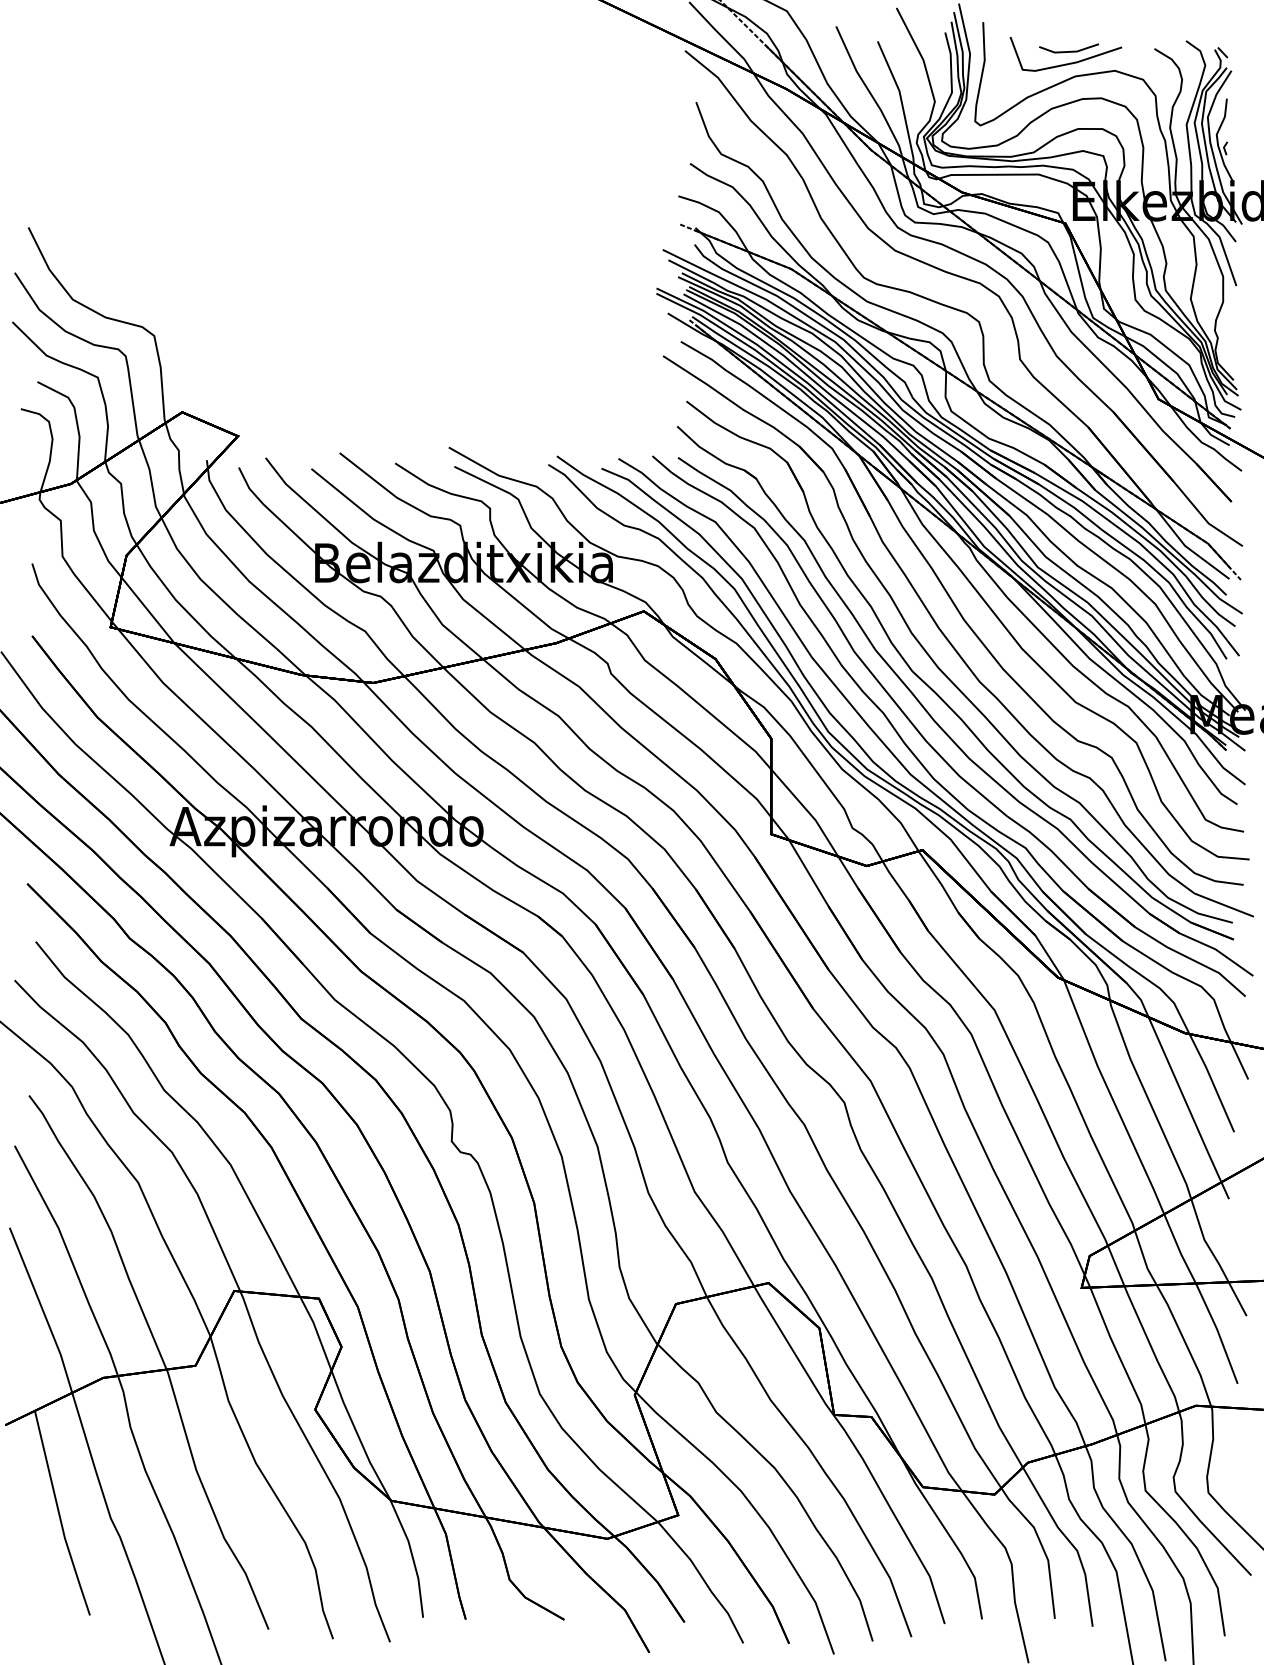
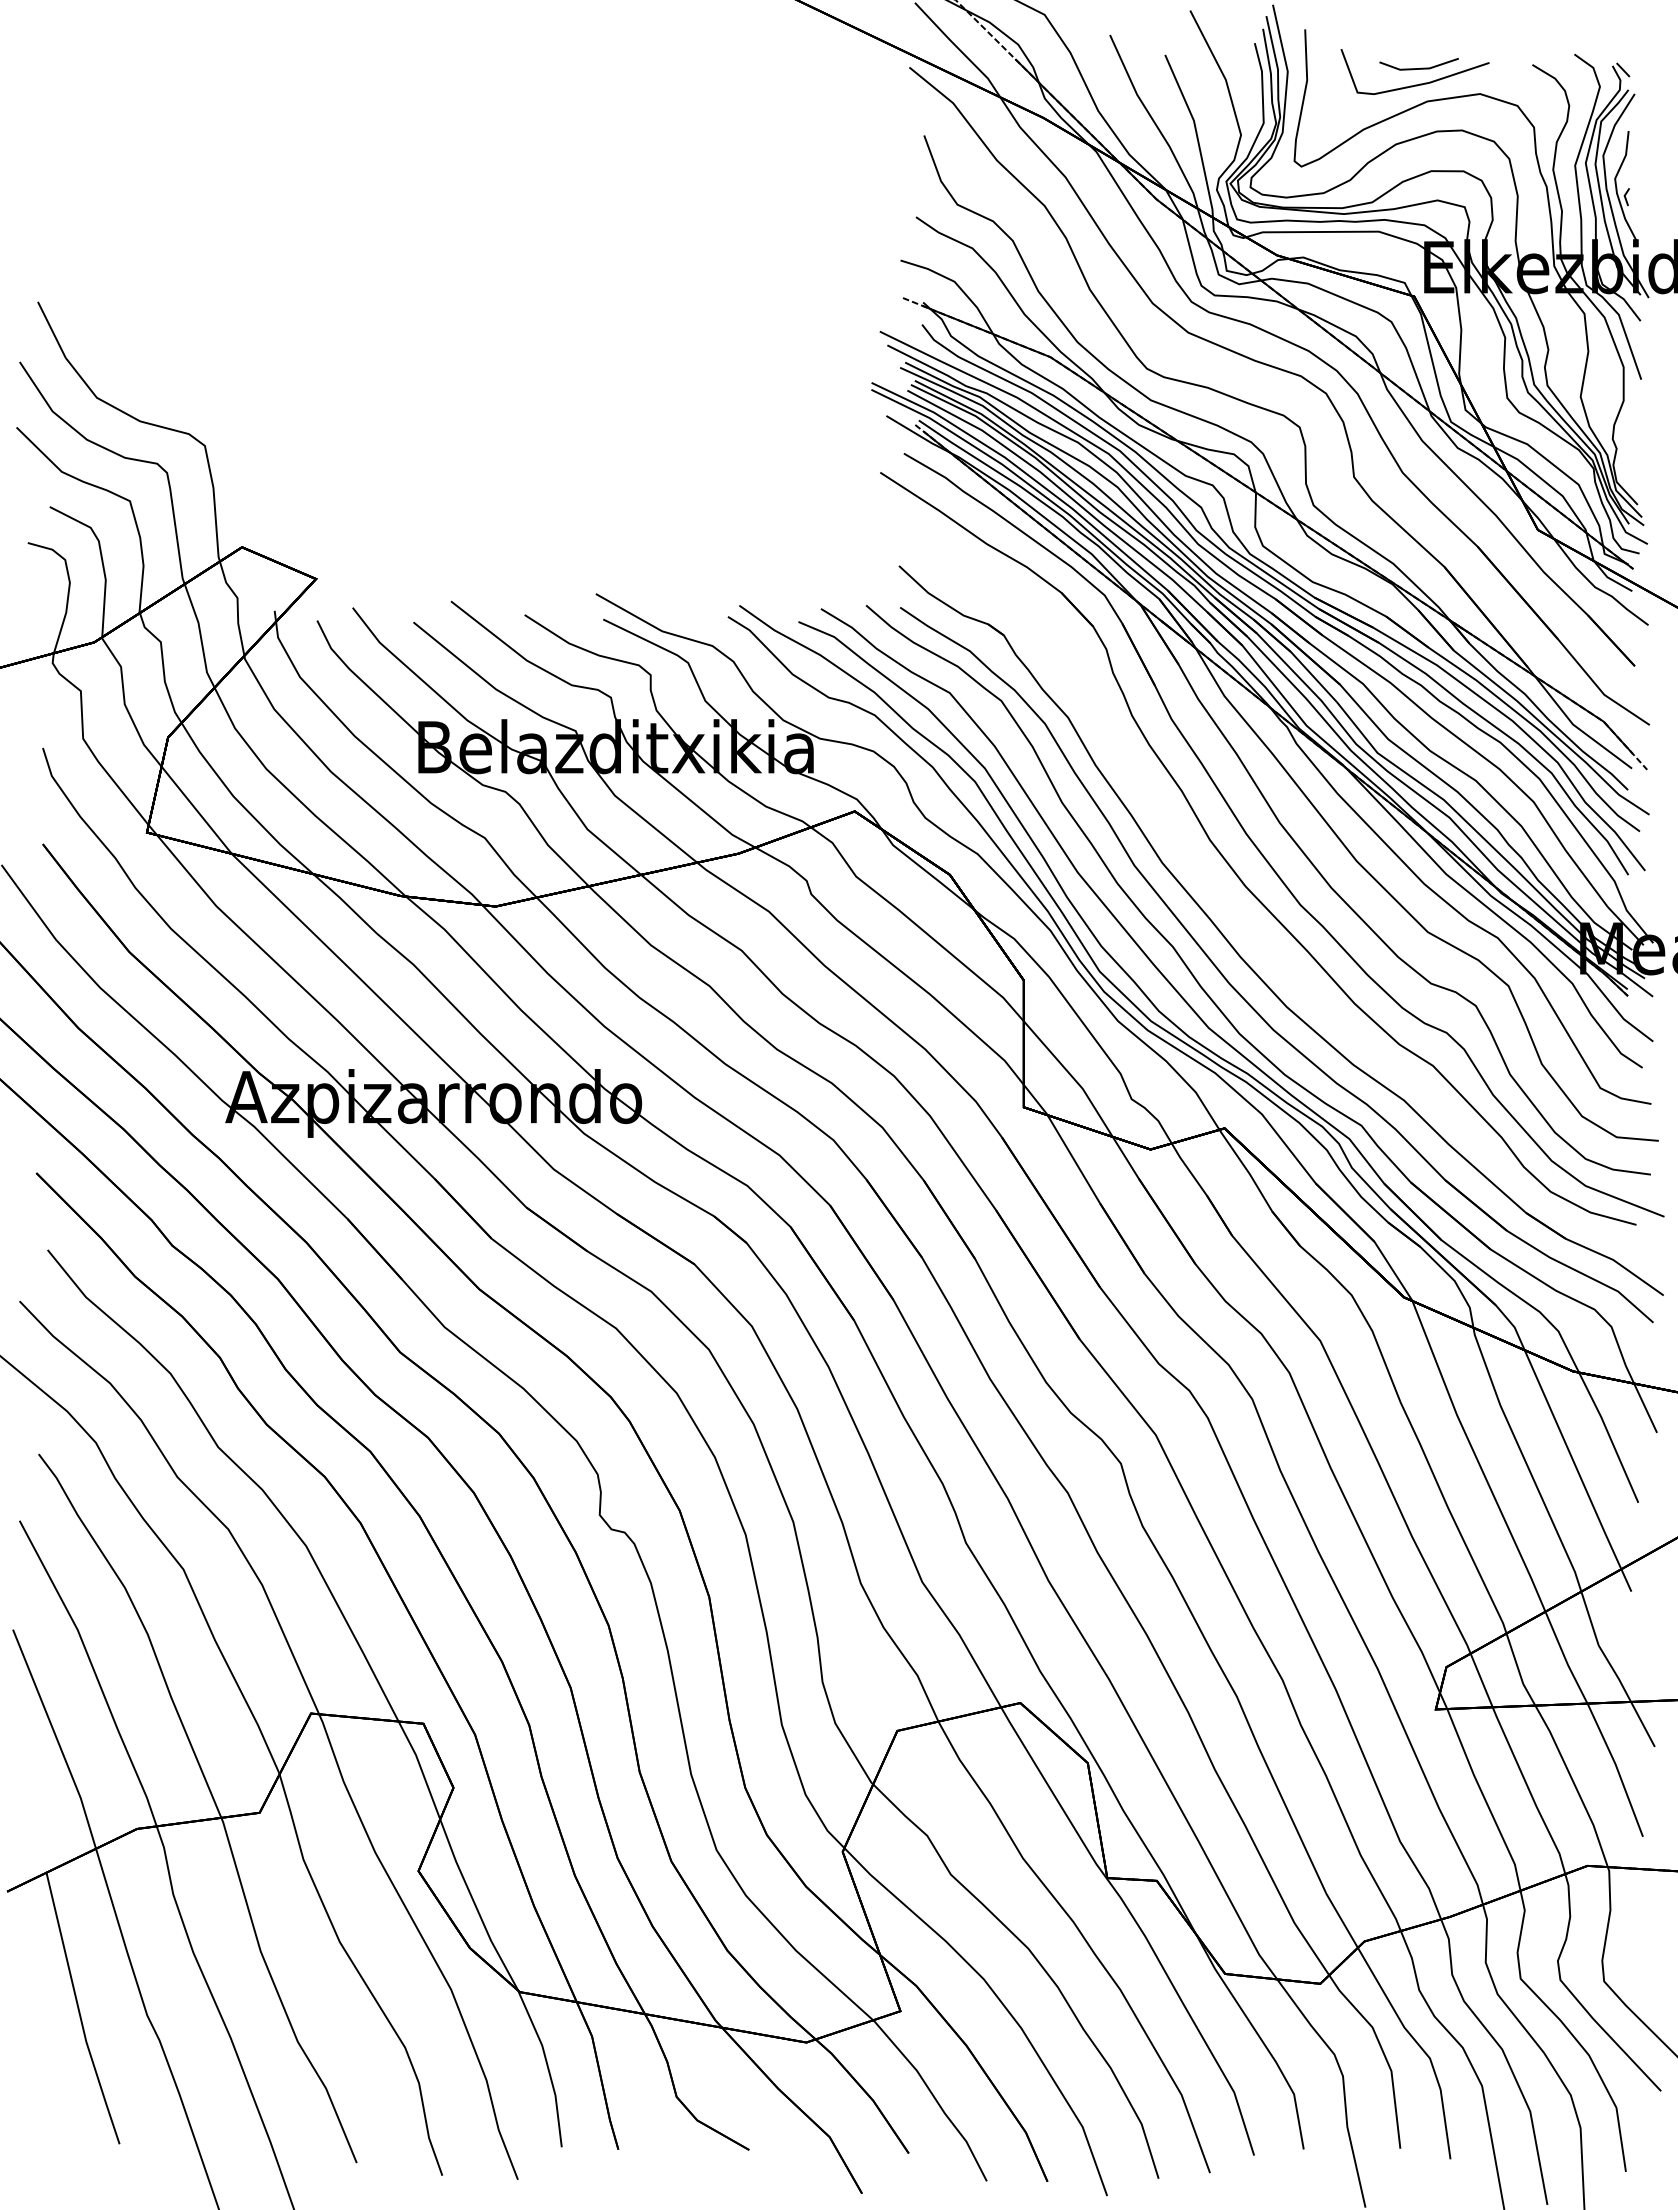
part: (935, 691) -> (1242, 918), removed

